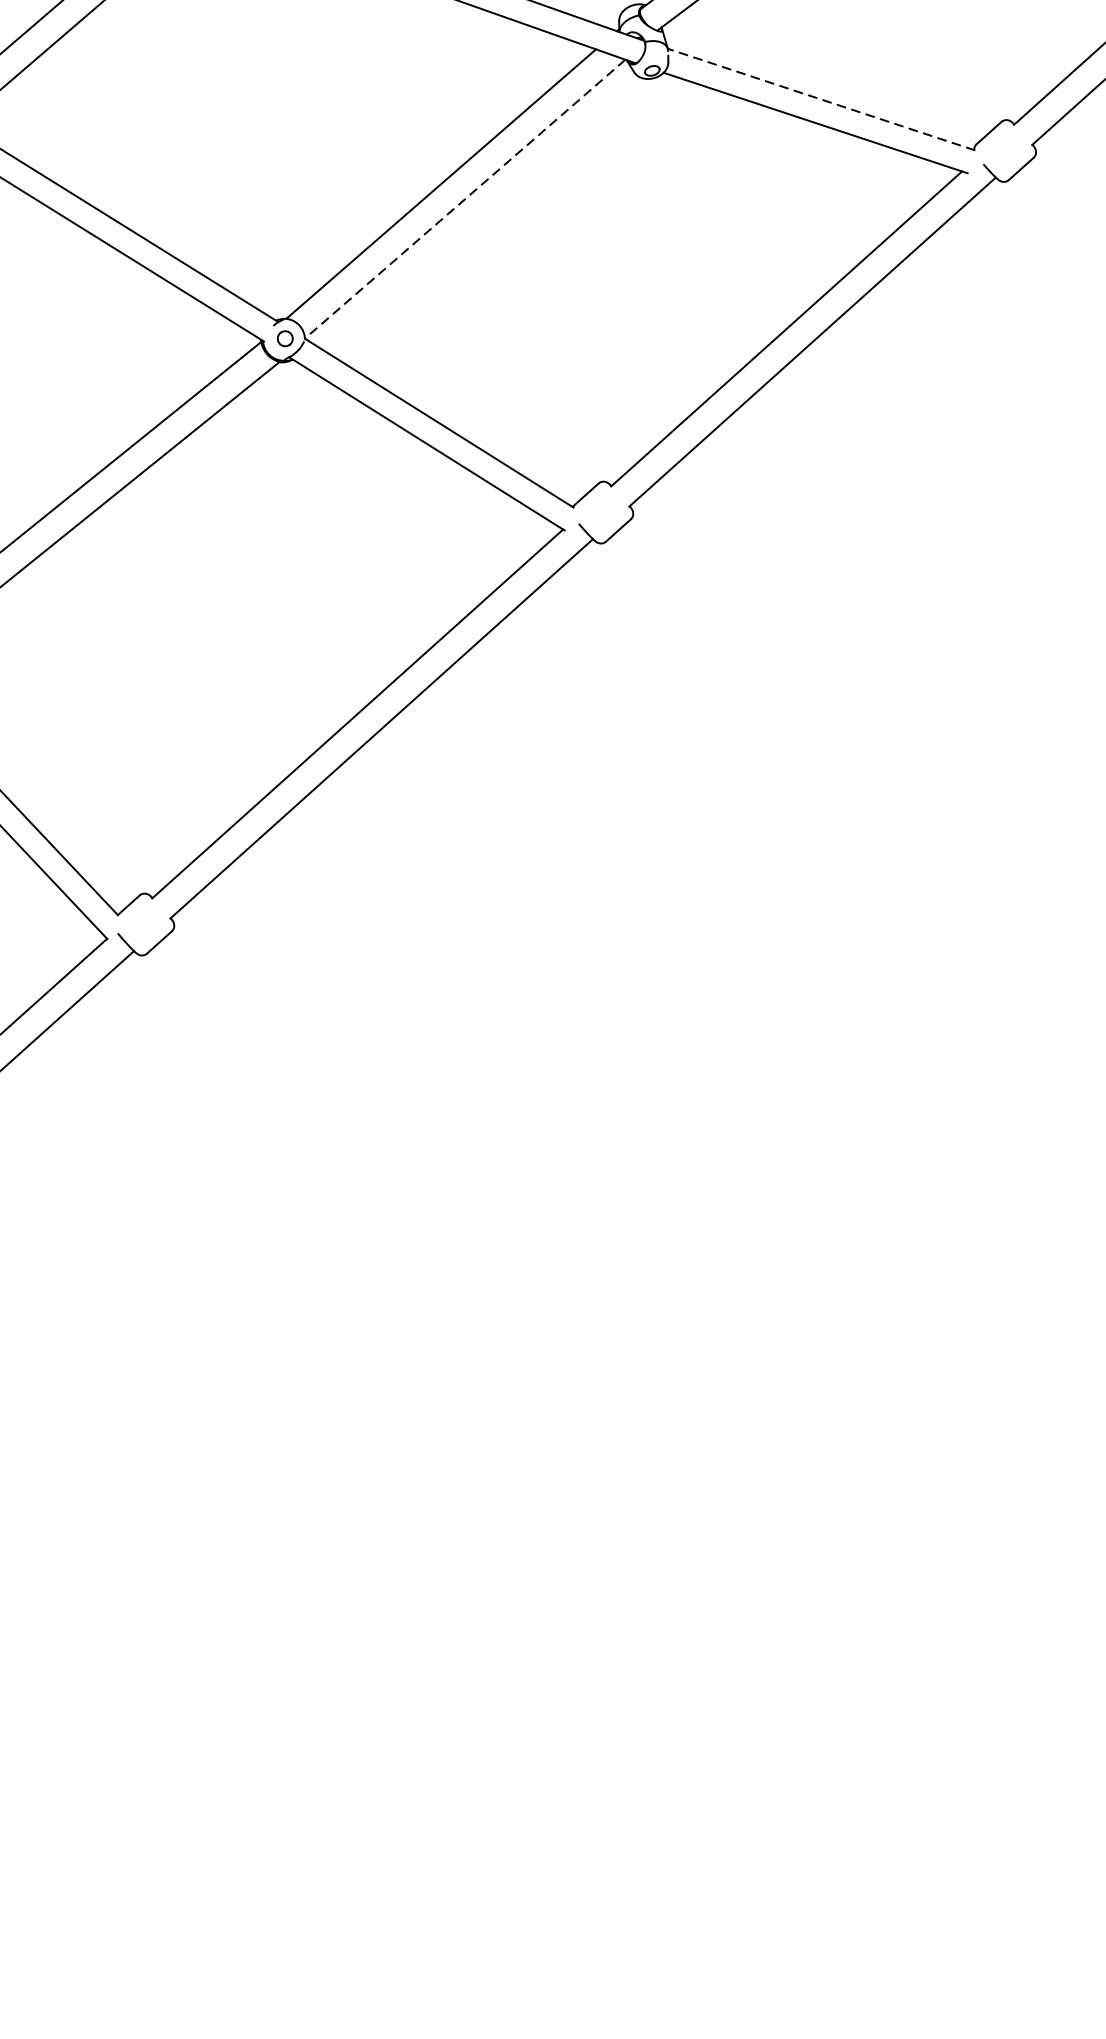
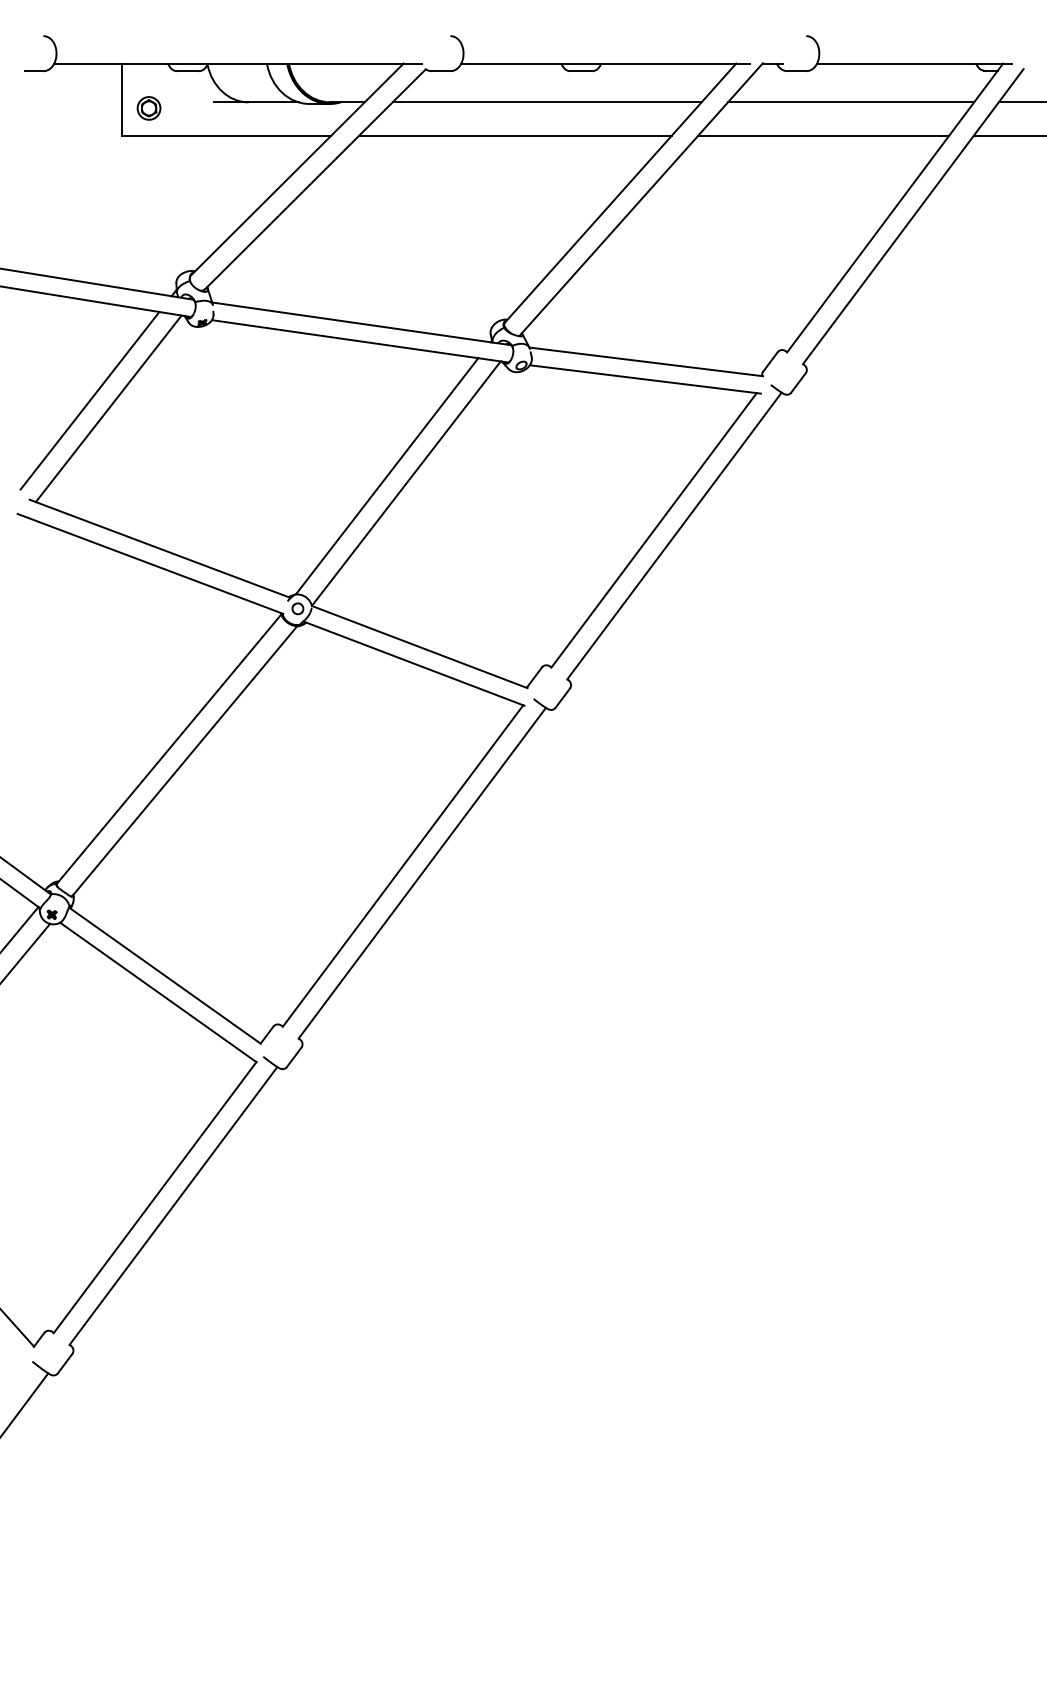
line: (821, 99) -> (646, 361), dashed -> solid
line: (465, 200) -> (406, 484), dashed -> solid

